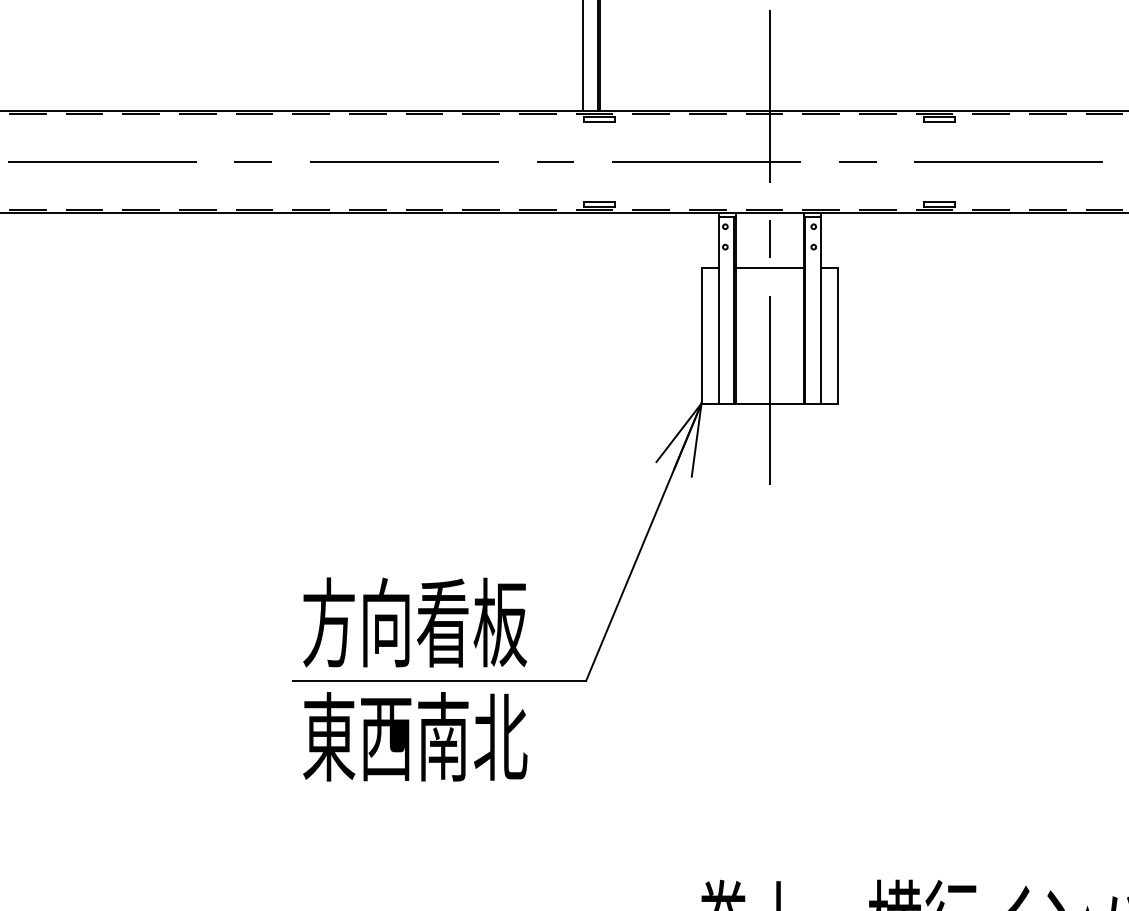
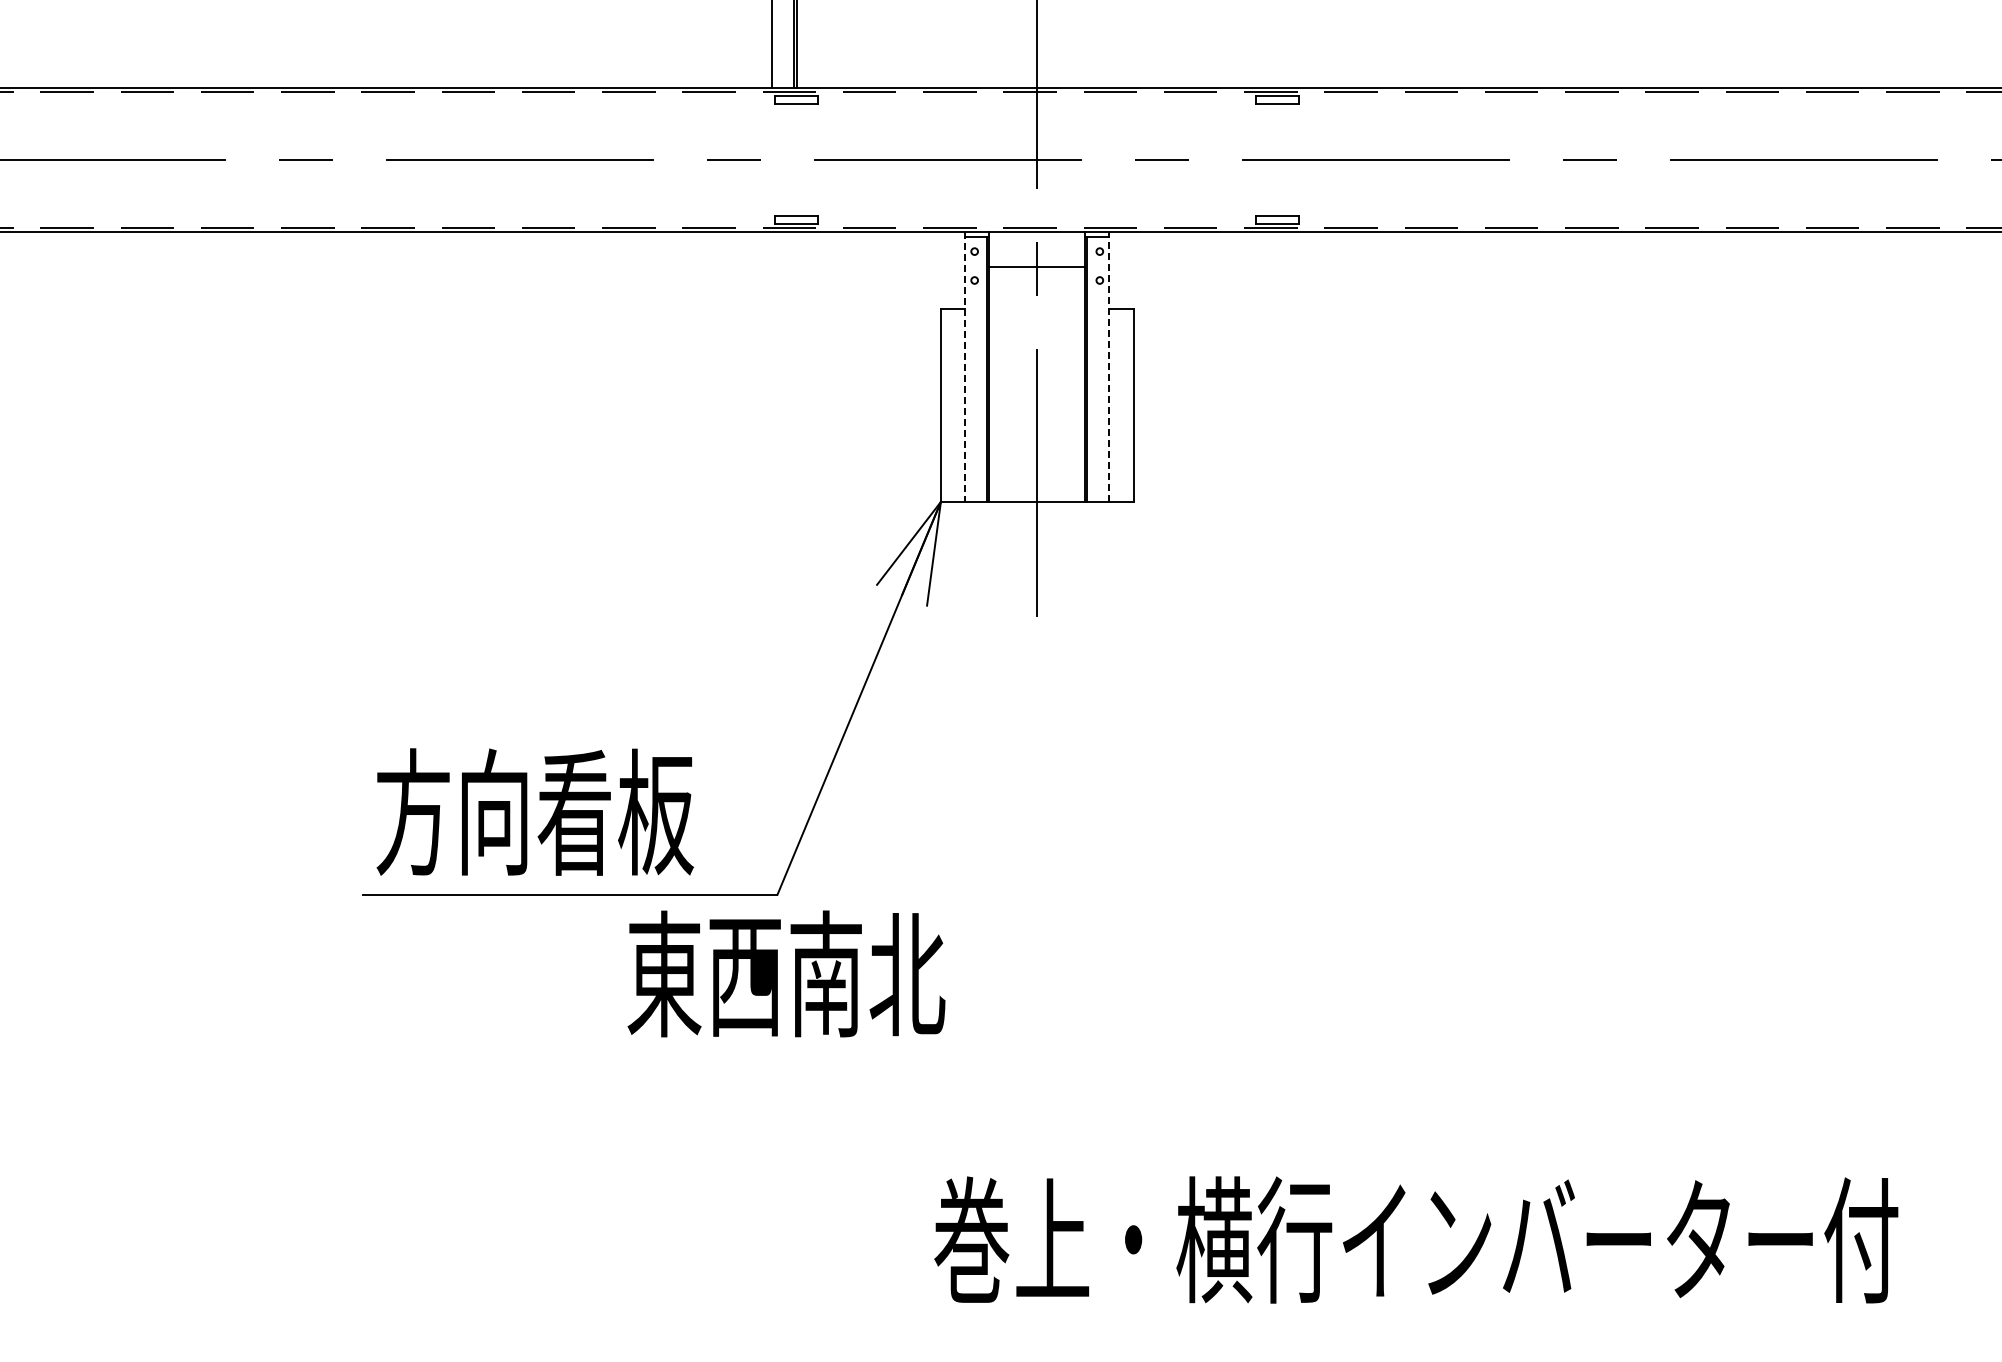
line: (769, 267) -> (1037, 267), moved
line: (718, 308) -> (965, 367), solid -> dashed
line: (820, 308) -> (1109, 367), solid -> dashed
text: (415, 736) -> (786, 973), moved

